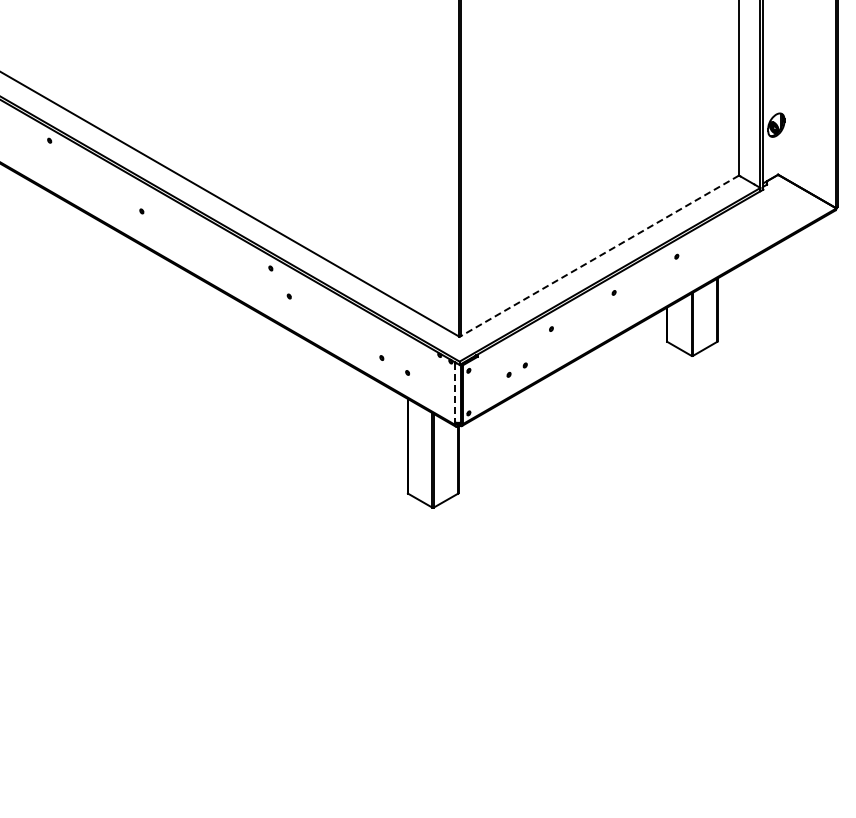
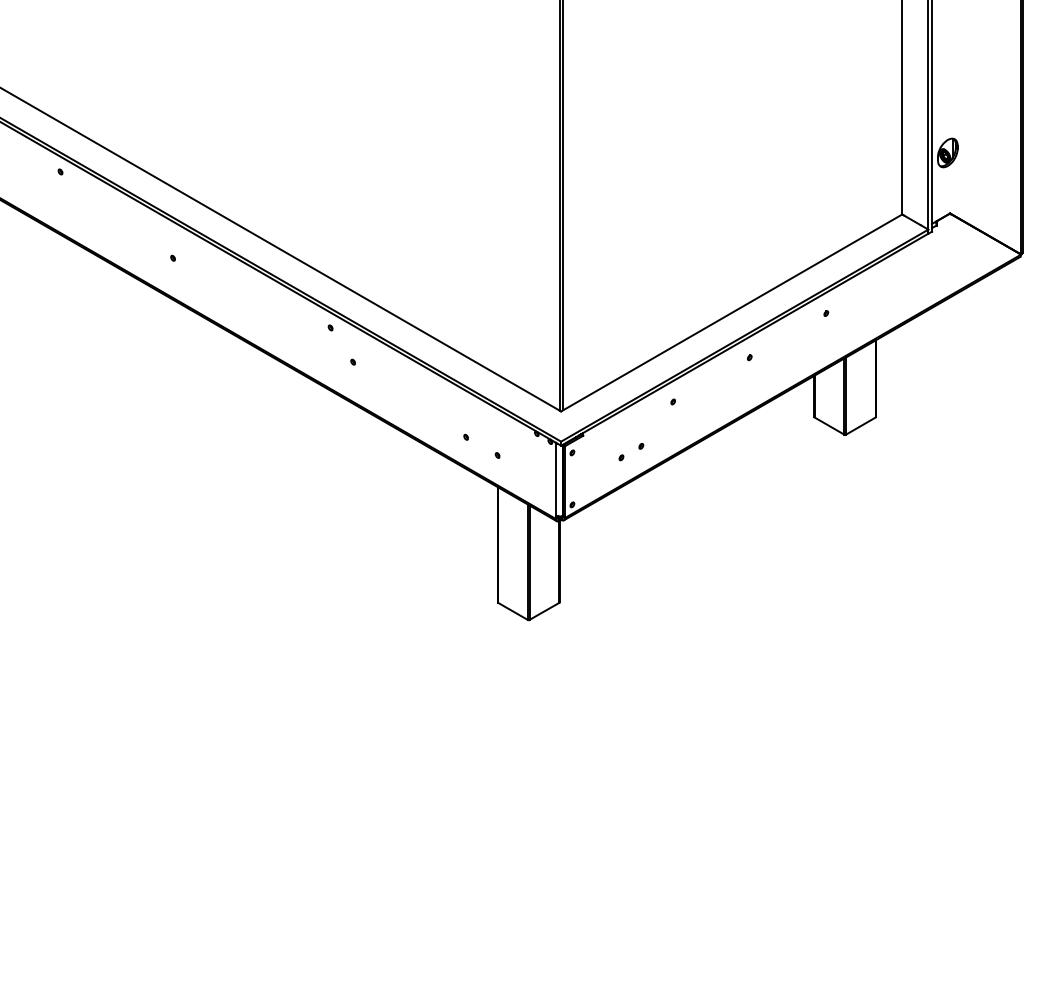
line: (598, 256) -> (730, 313), dashed -> solid
line: (455, 392) -> (556, 479), dashed -> solid

